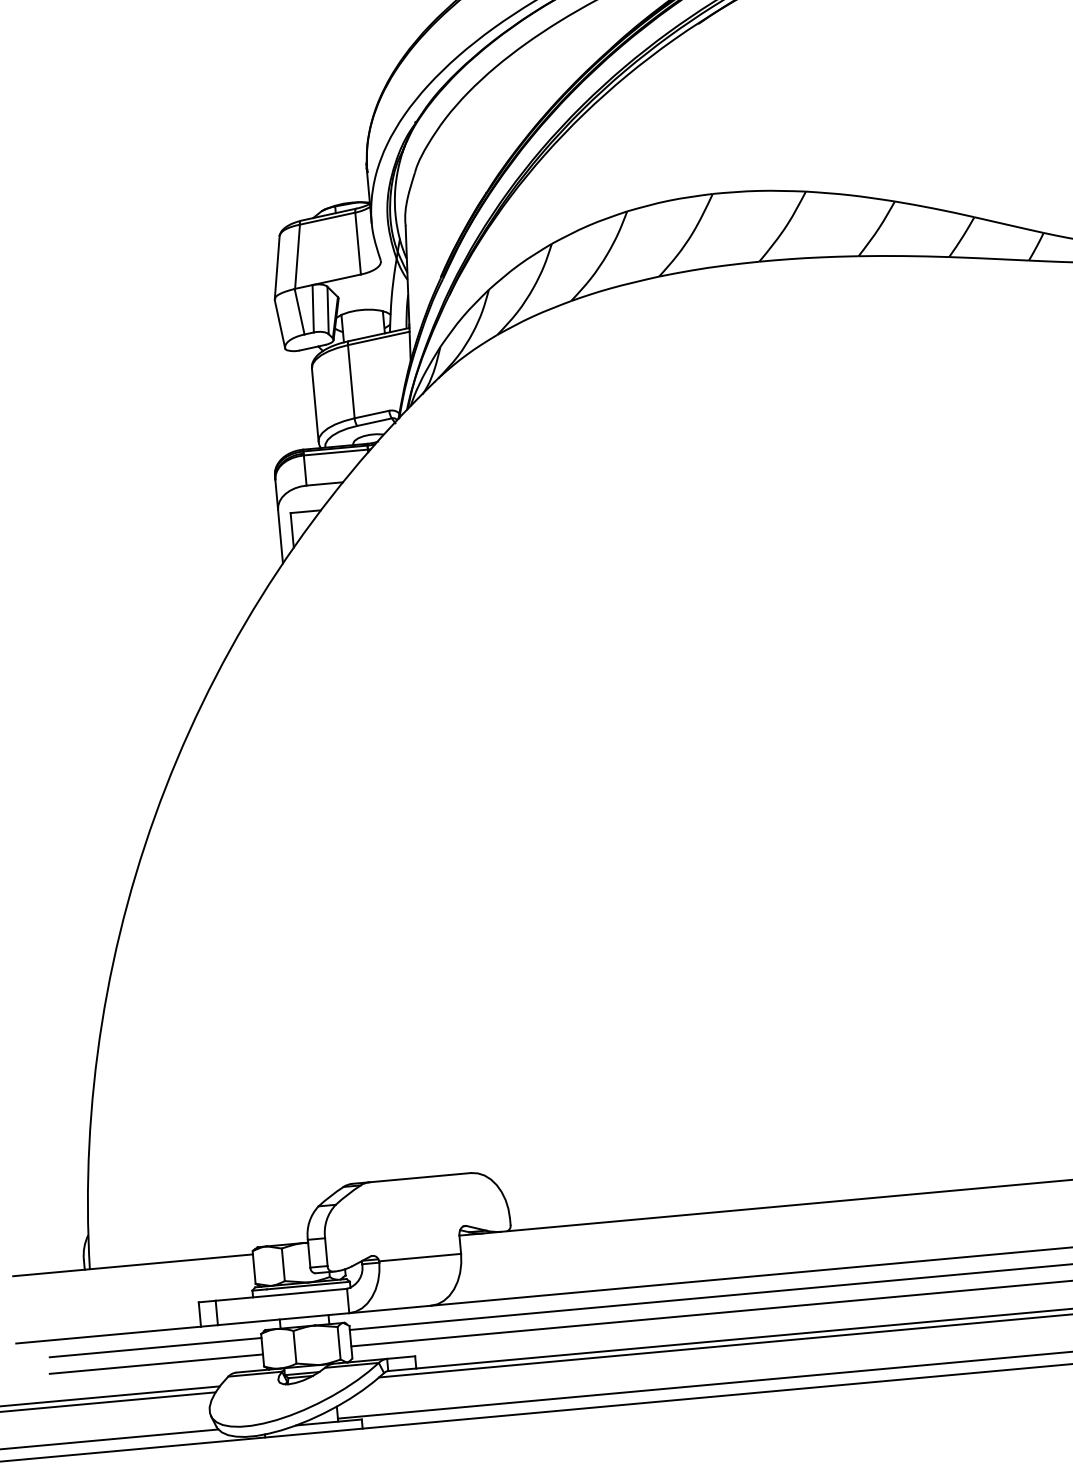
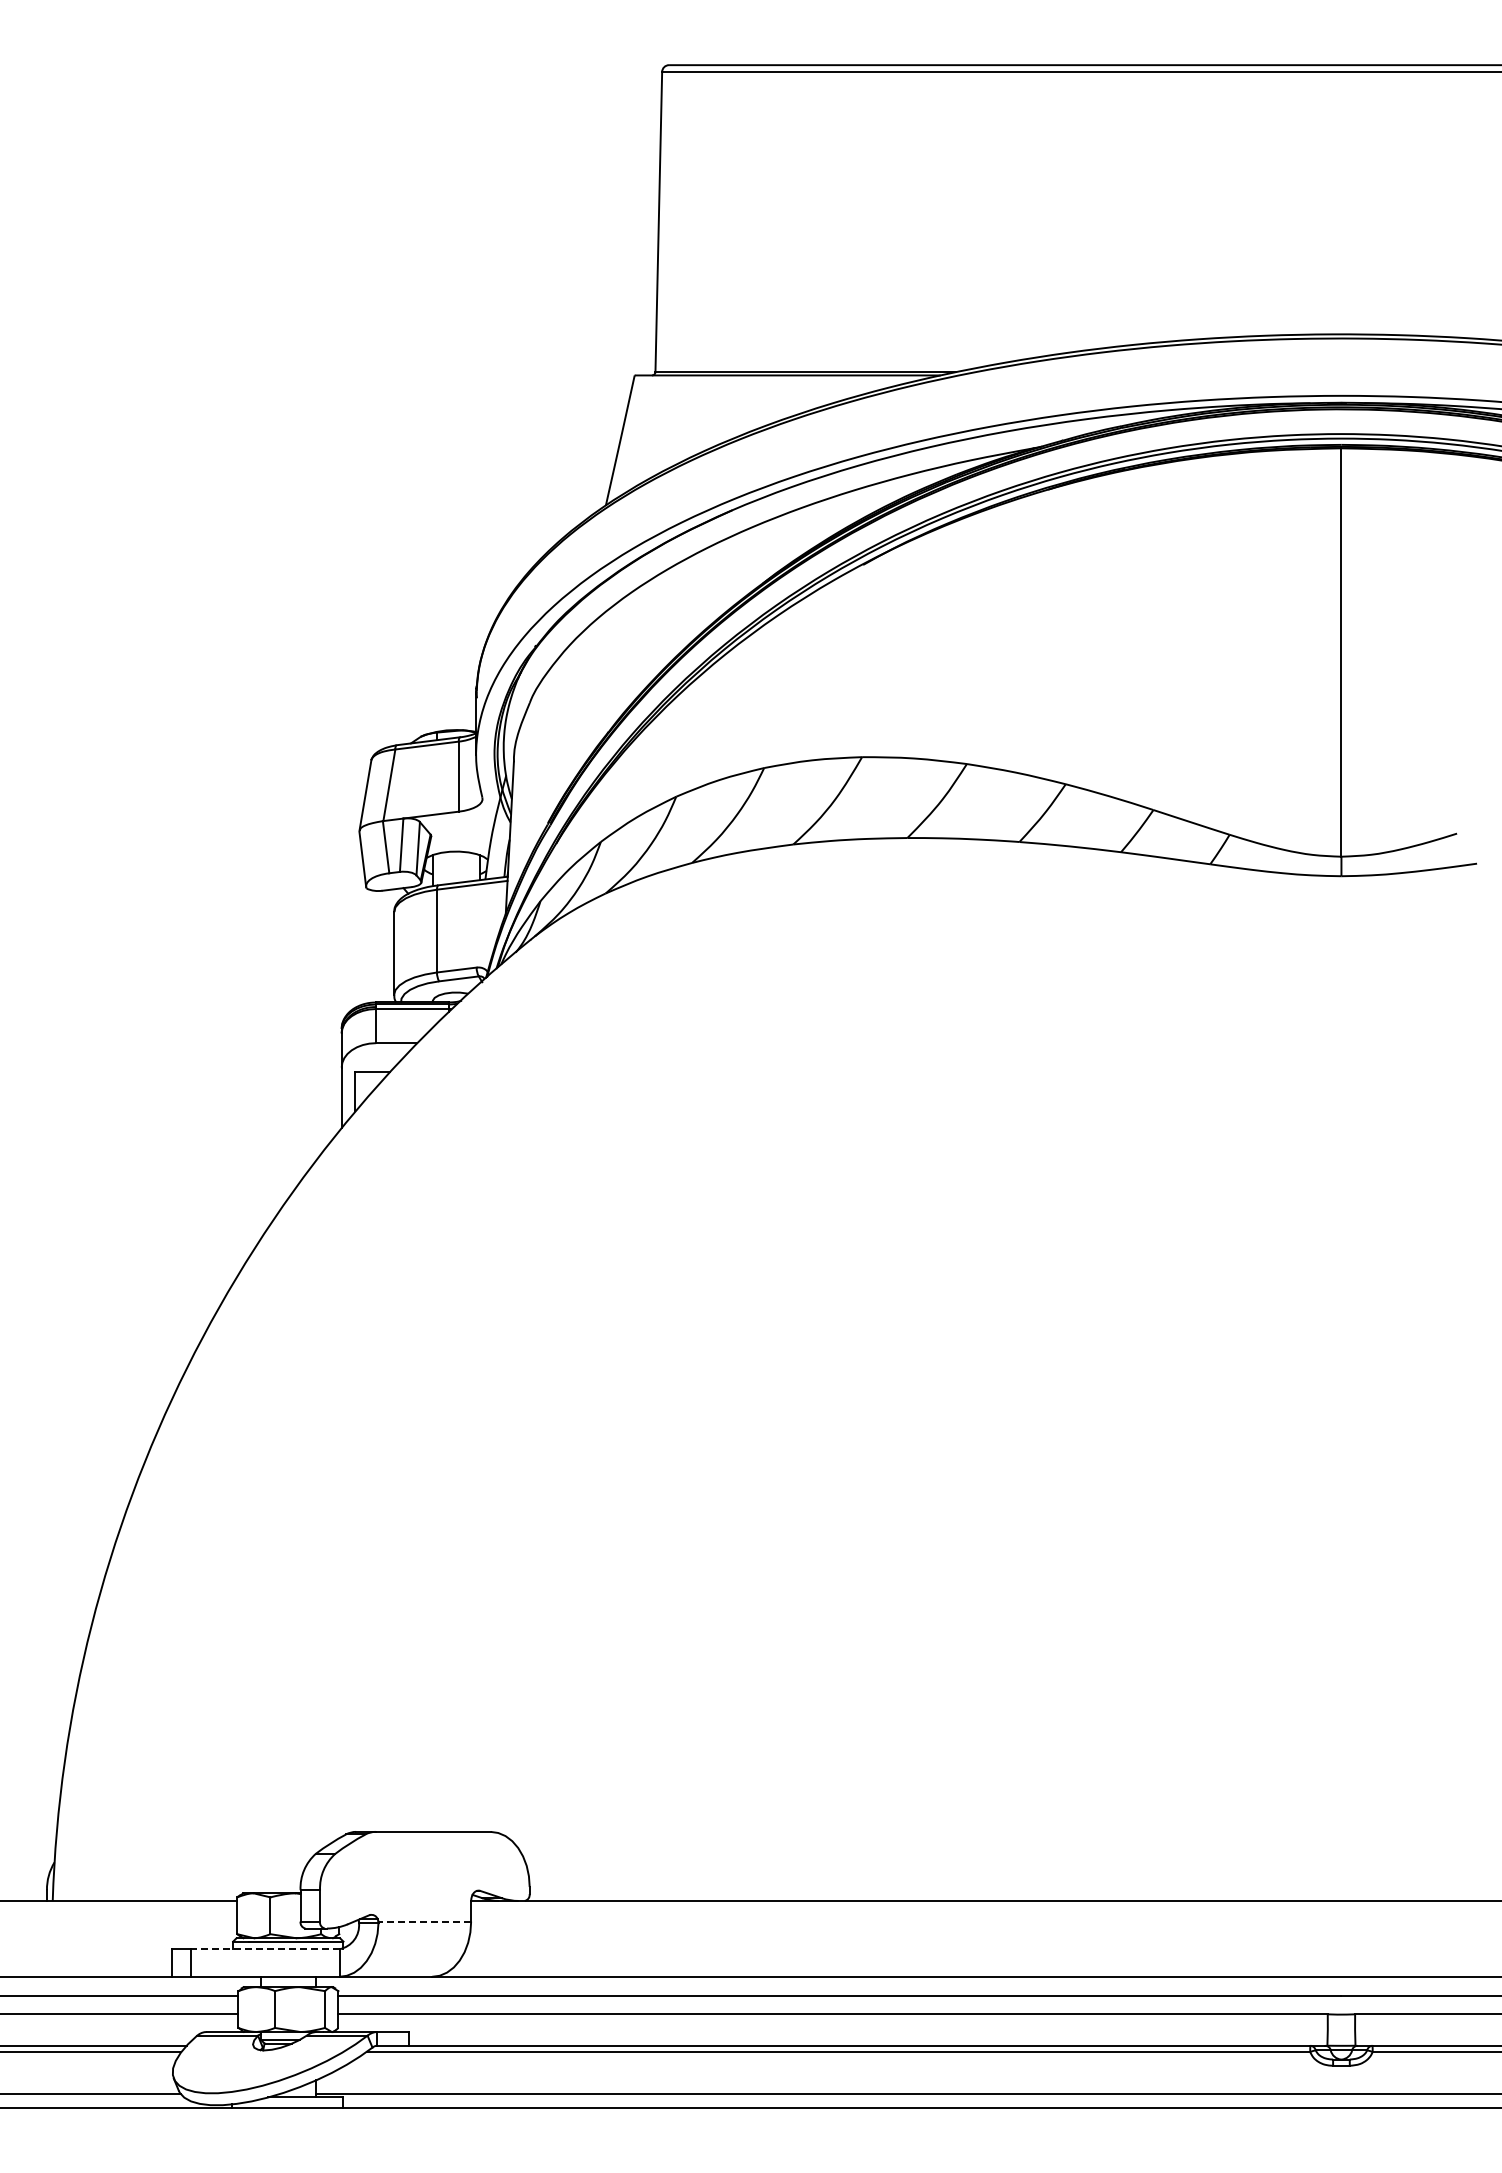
line: (419, 1257) -> (424, 1921), solid -> dashed
line: (280, 1295) -> (264, 1949), solid -> dashed

